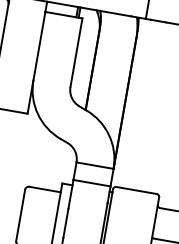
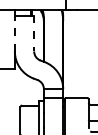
line: (38, 45) -> (14, 33), solid -> dashed
line: (77, 52) -> (34, 33), solid -> dashed

